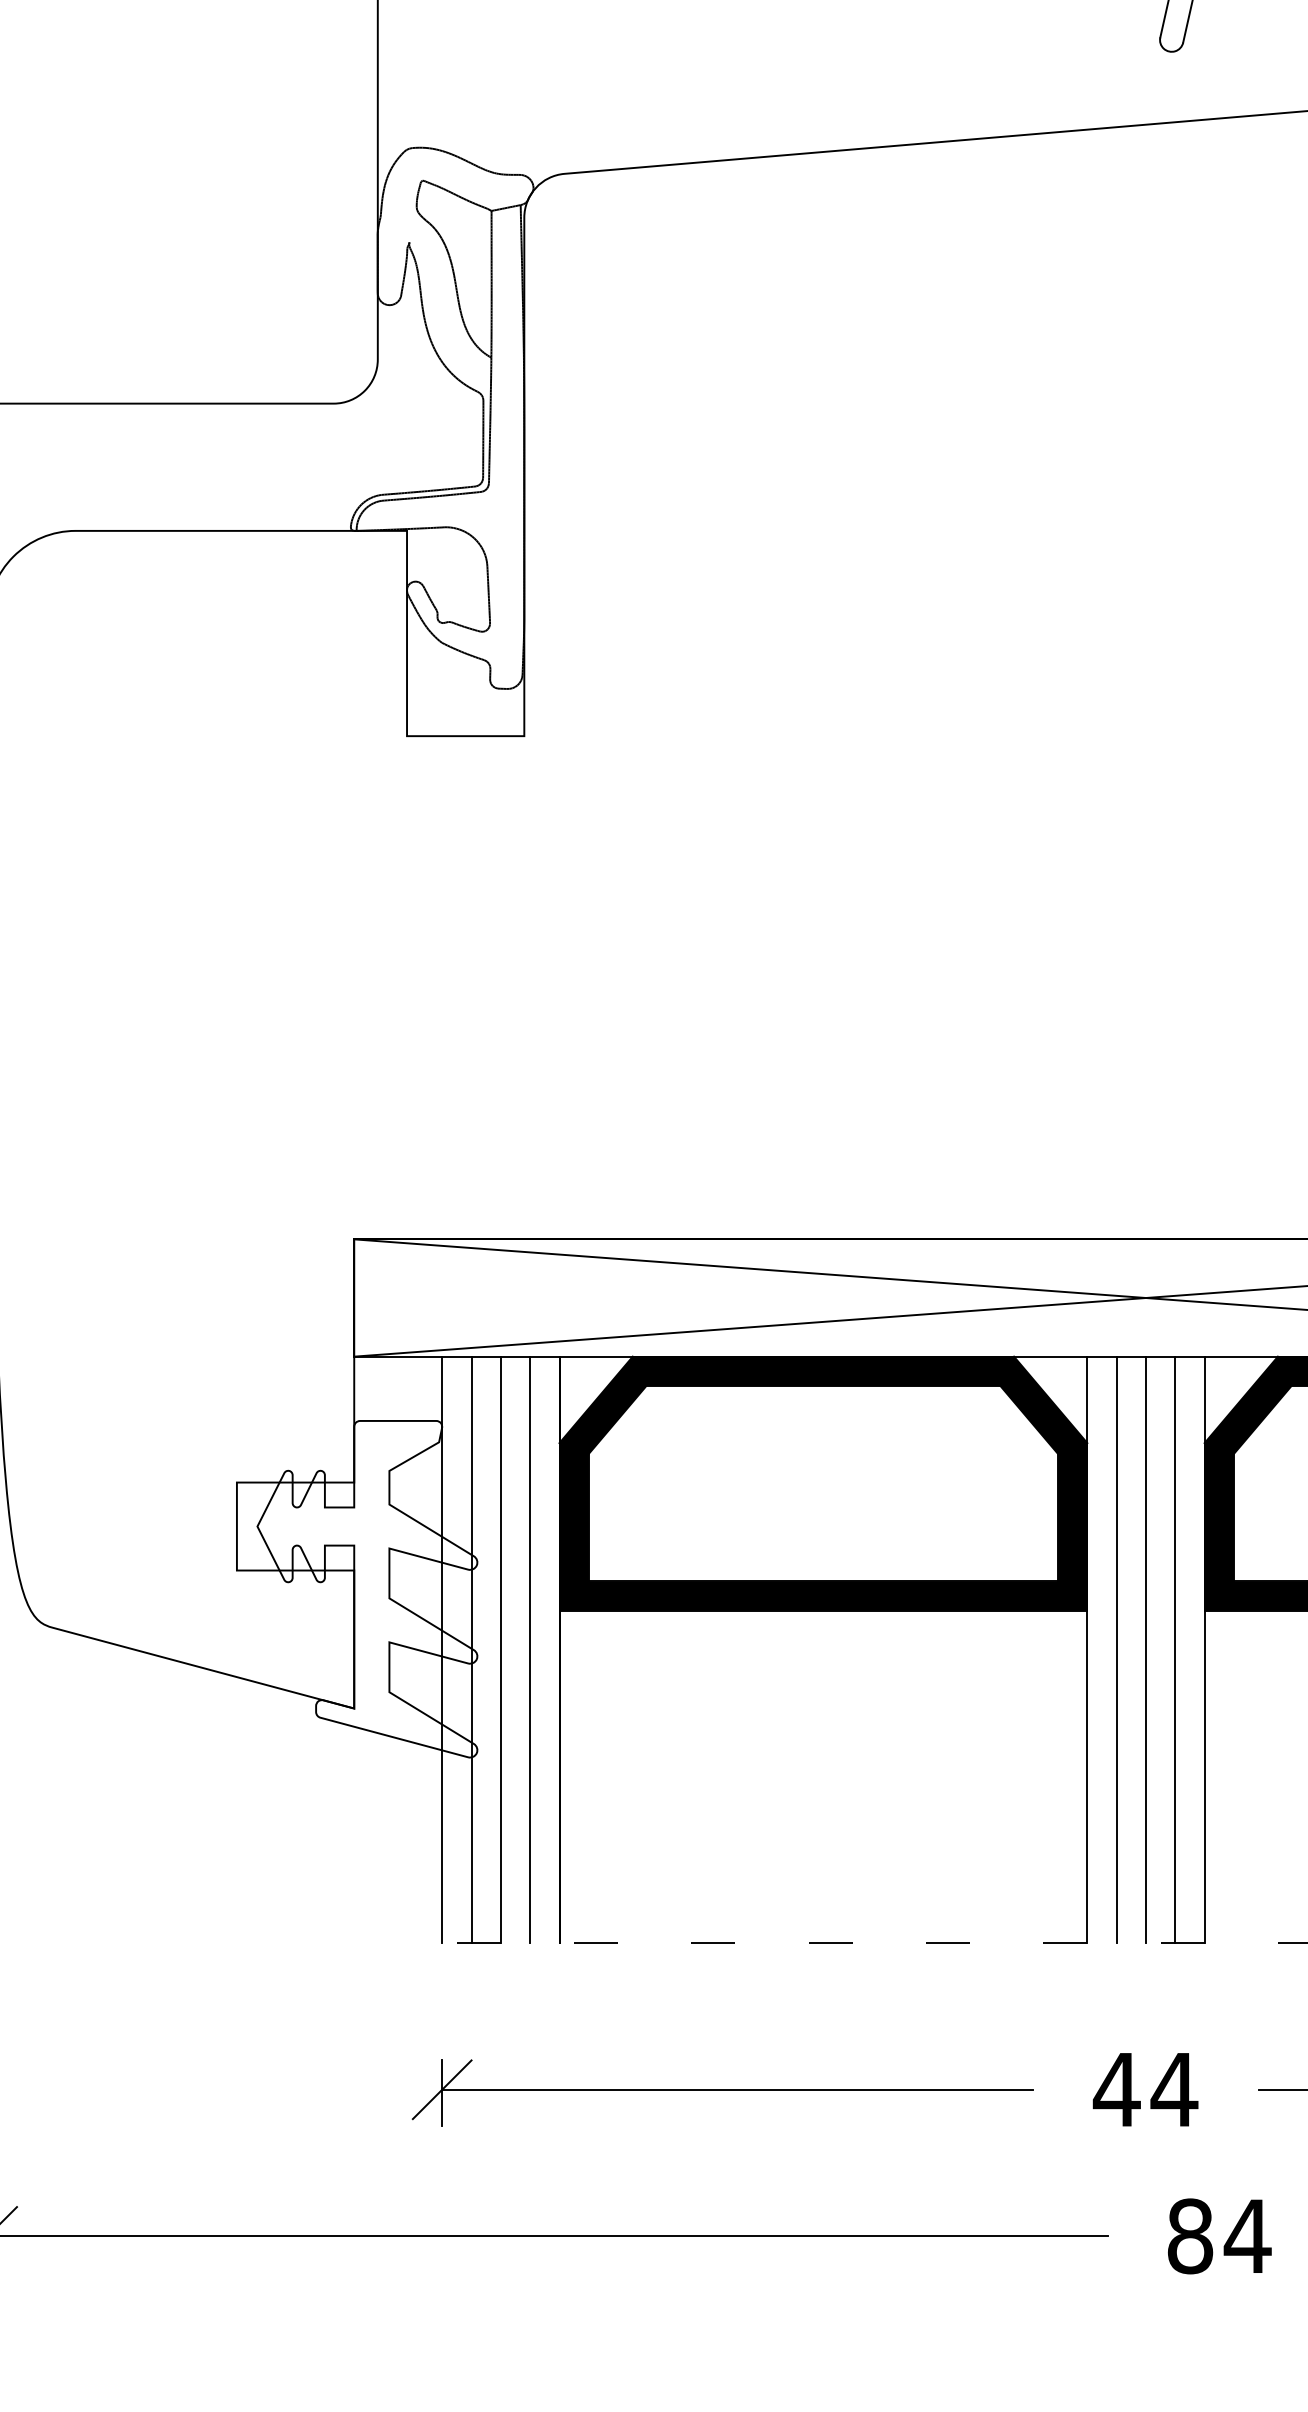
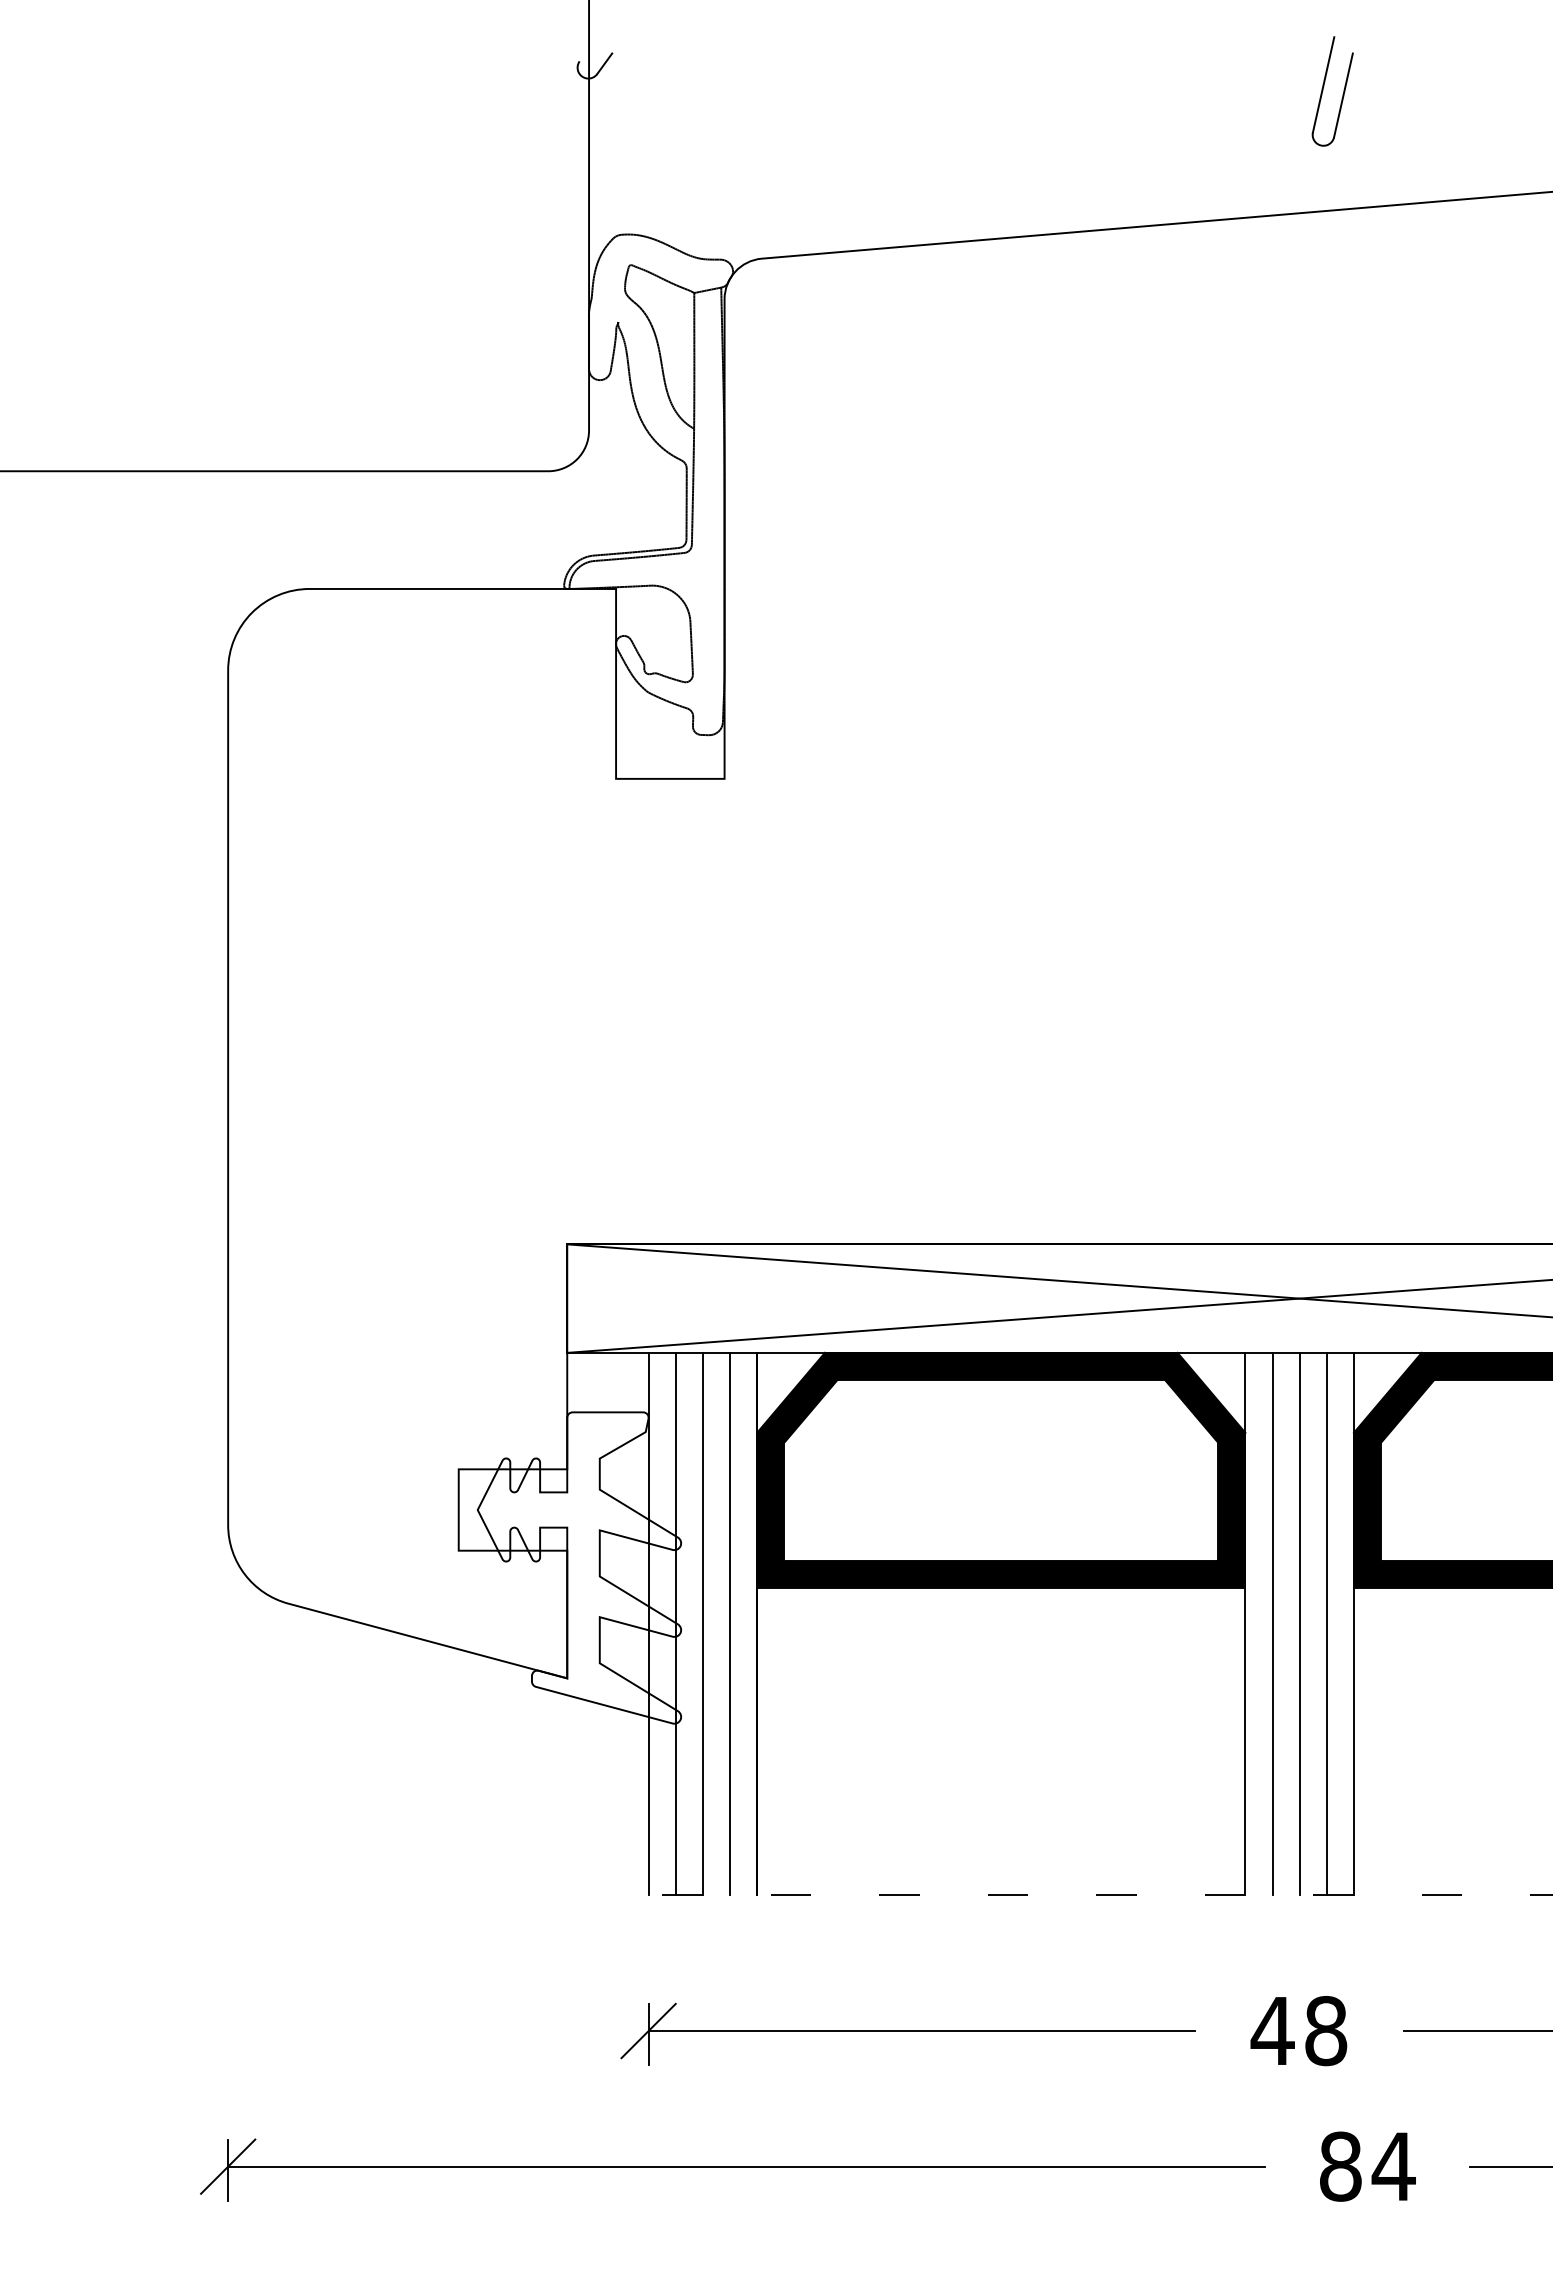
text: (1173, 2090) -> (1325, 2031), 44 -> 48

